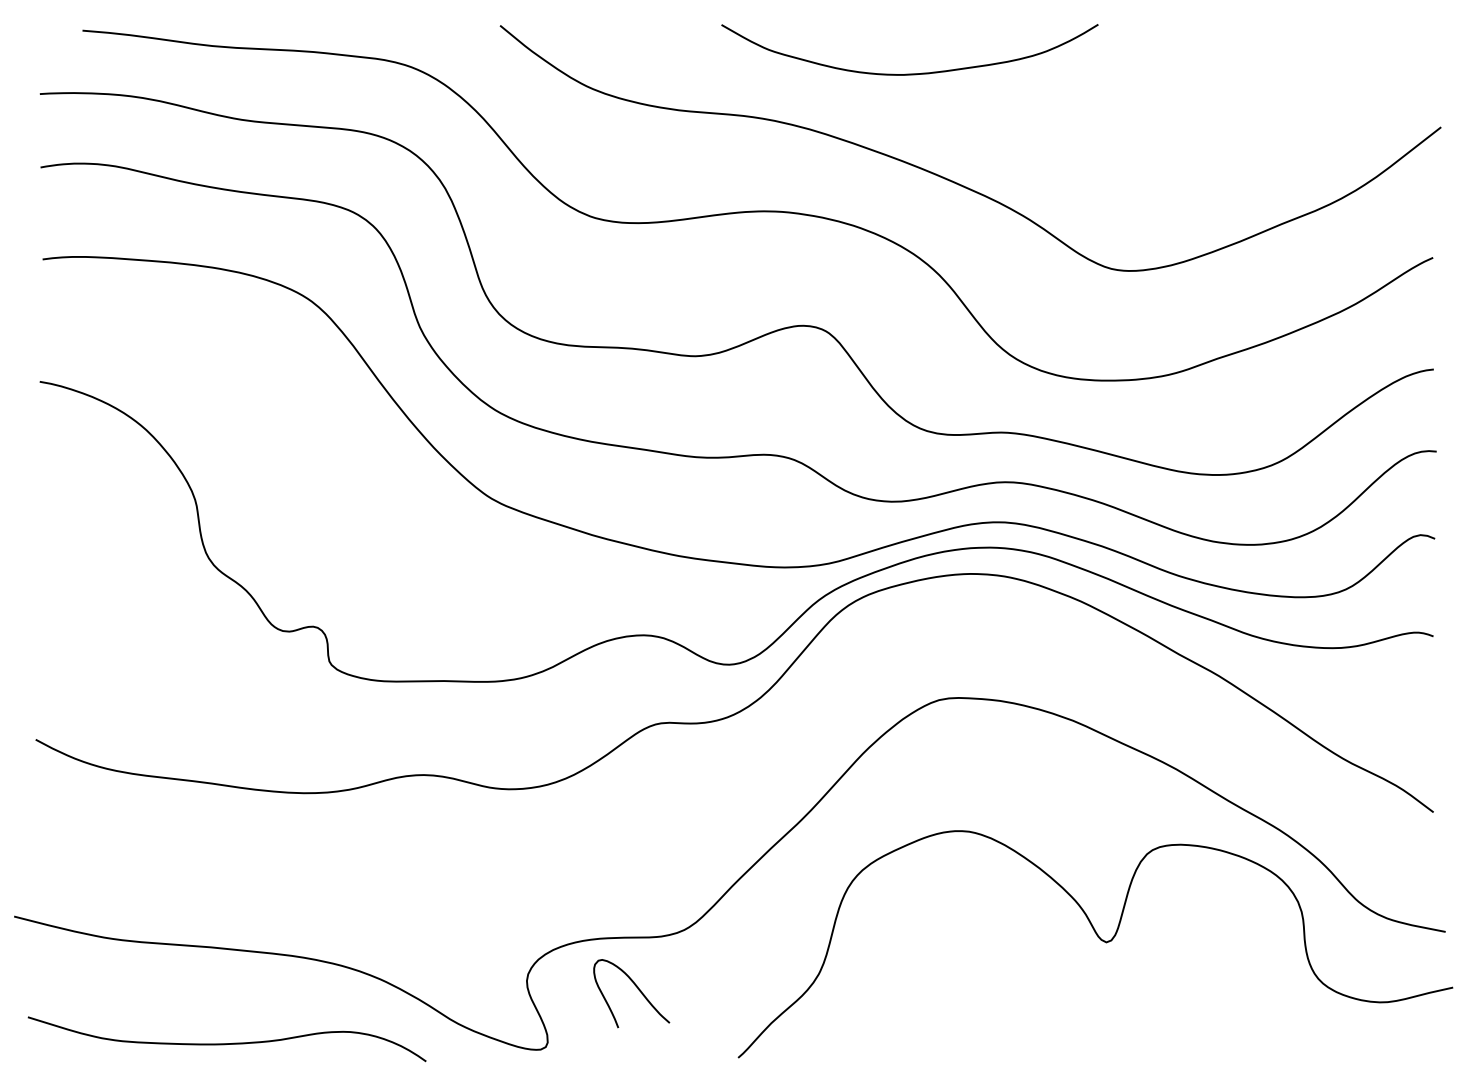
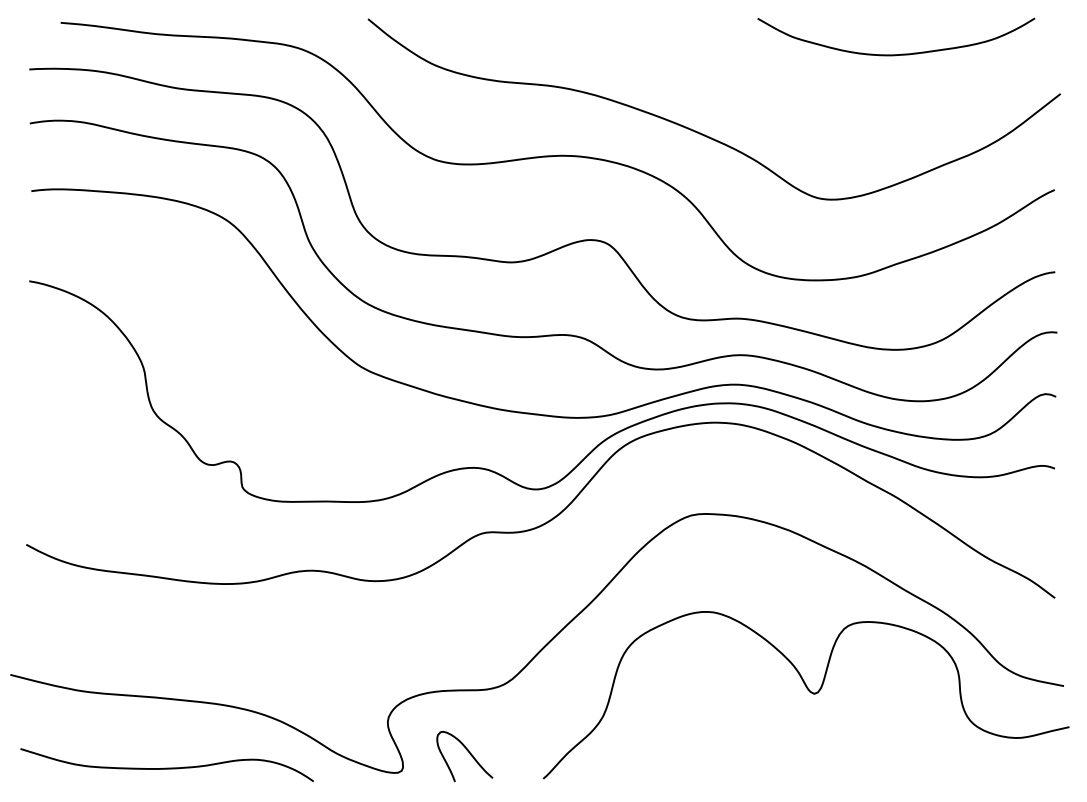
curve: (909, 73) -> (896, 54), moved
curve: (638, 990) -> (469, 754), moved

